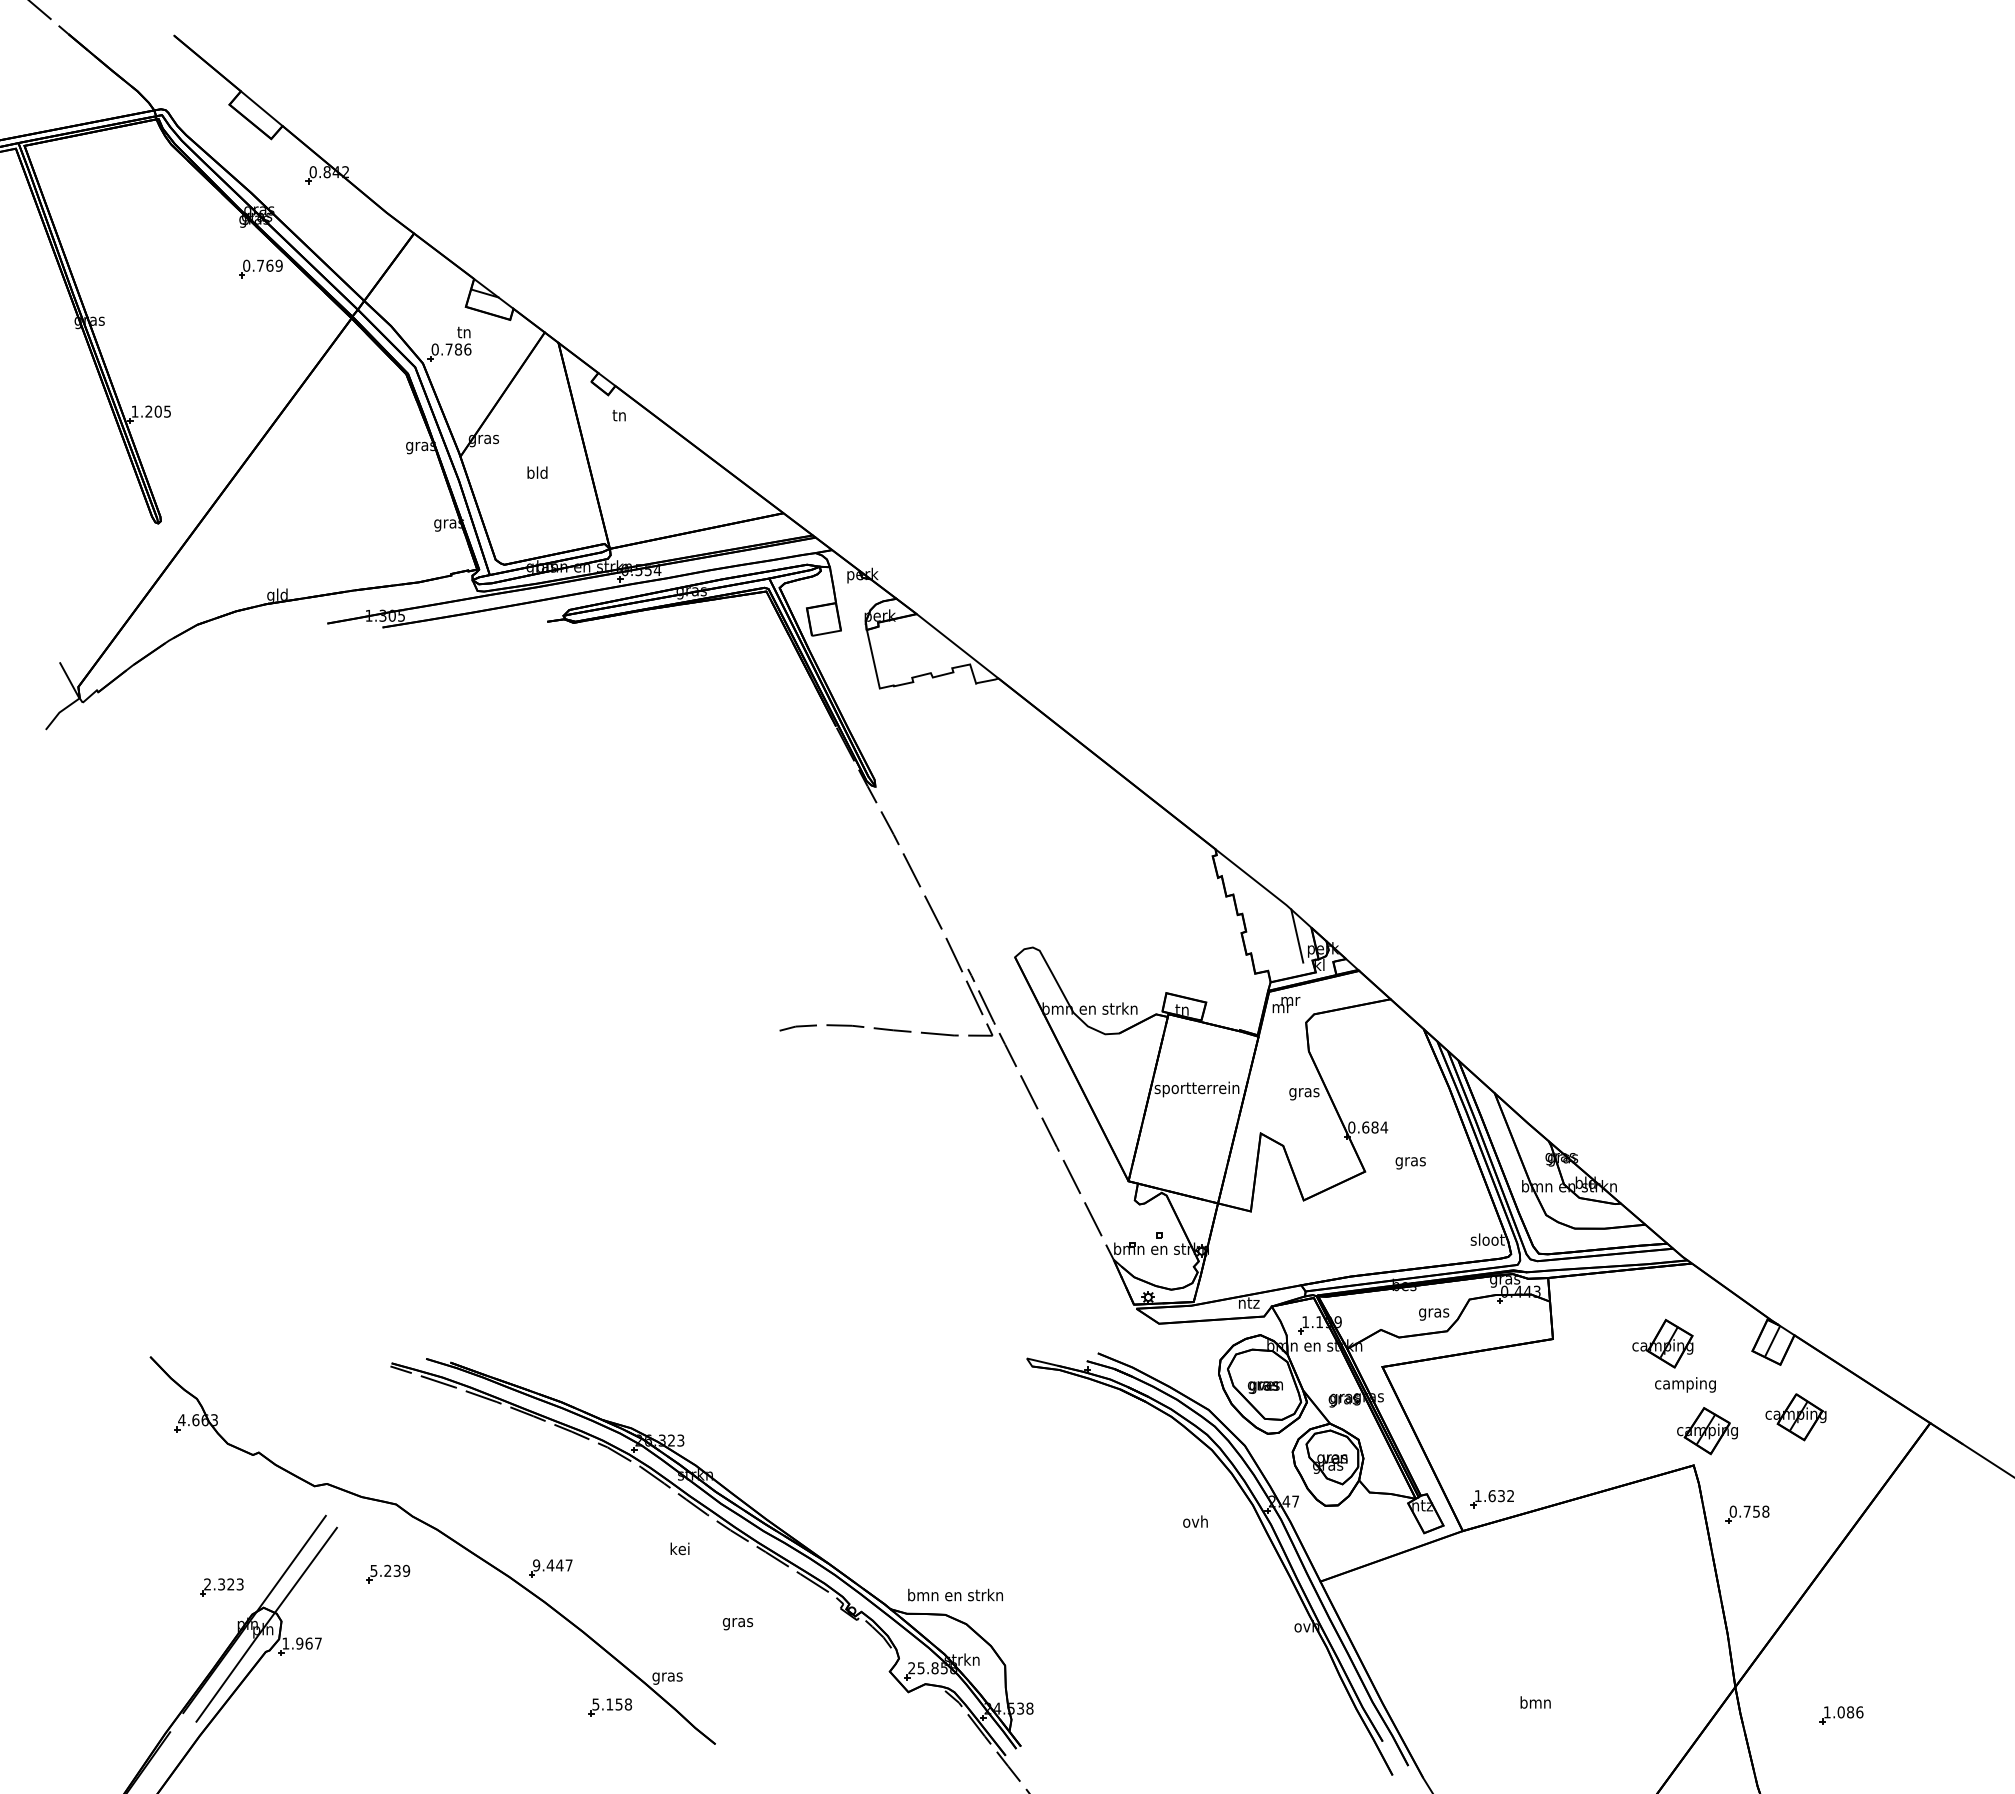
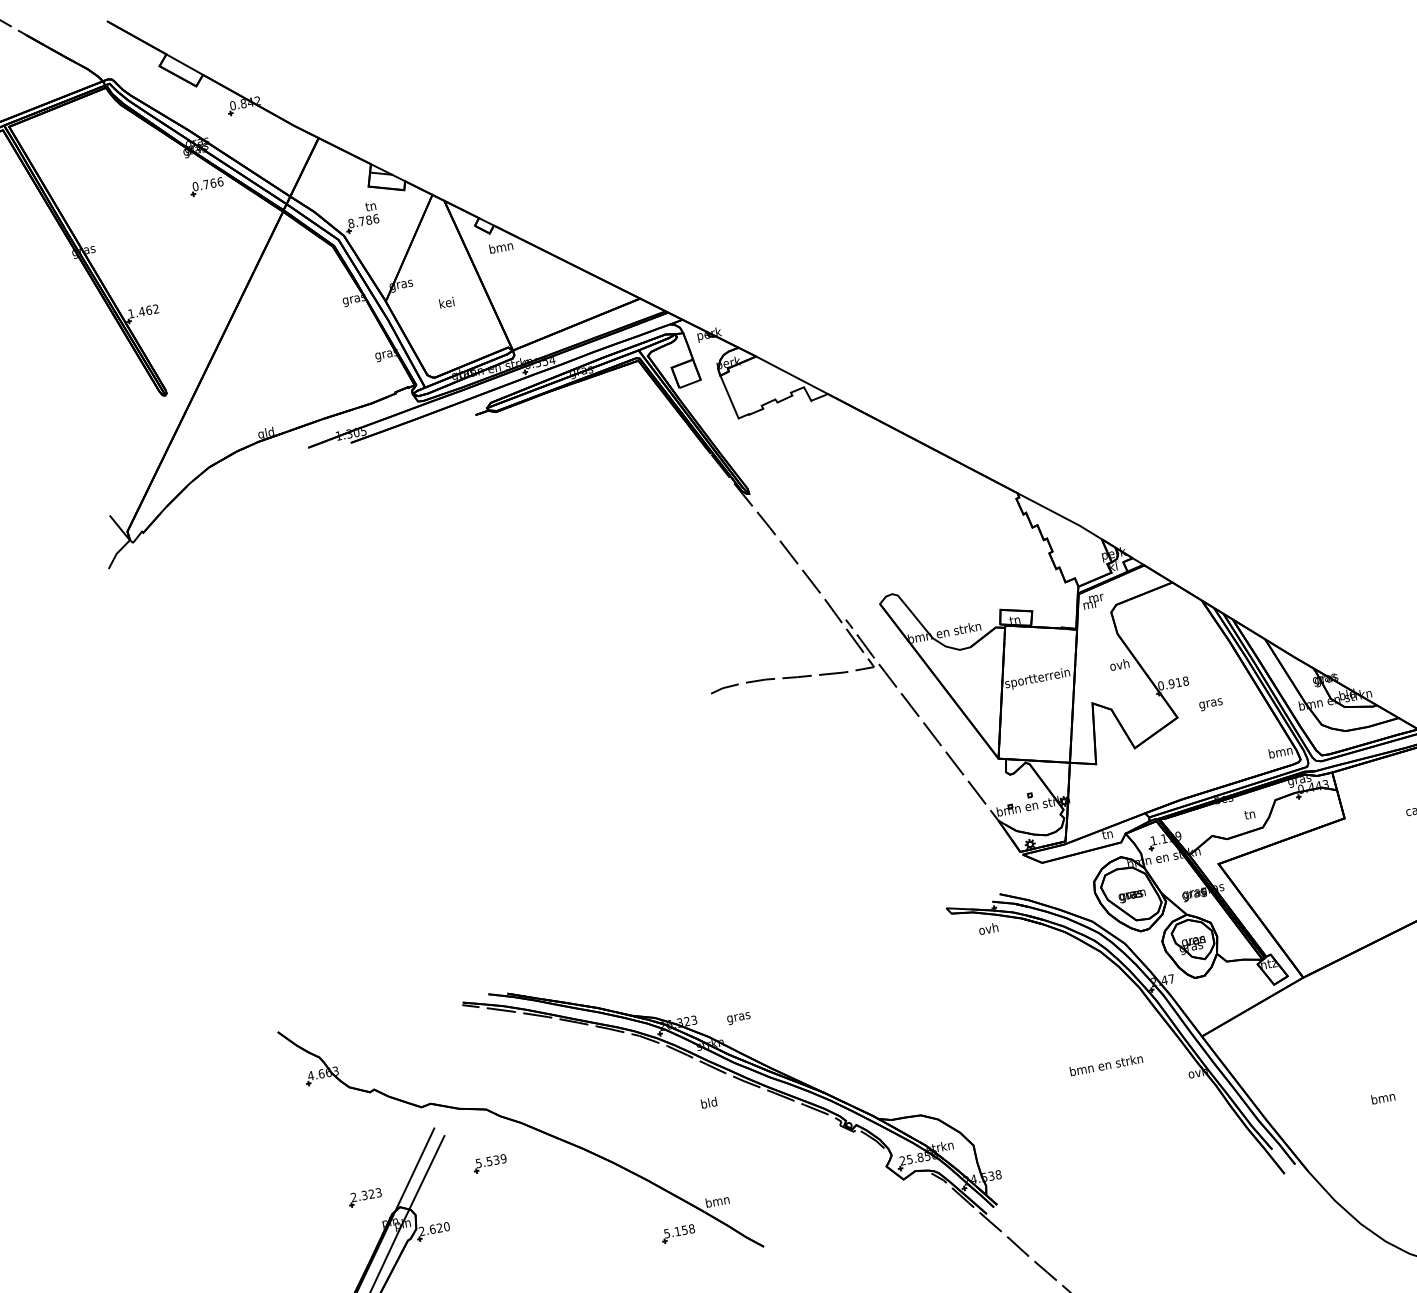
text: (278, 265) -> (219, 181), 0.769 -> 0.766
text: (434, 349) -> (350, 223), 0.786 -> 8.786
text: (157, 411) -> (148, 310), 1.205 -> 1.462
text: (619, 415) -> (501, 247), tn -> bmn
text: (537, 472) -> (446, 302), bld -> kei
line: (1297, 935) -> (1092, 547), removed
text: (1304, 1092) -> (1120, 665), gras -> ovh
text: (1375, 1127) -> (1179, 682), 0.684 -> 0.918
text: (1487, 1239) -> (1280, 751), sloot -> bmn
text: (1249, 1302) -> (1108, 833), ntz -> tn
text: (1434, 1313) -> (1250, 815), gras -> tn
part: (1491, 1499) -> (1320, 949), removed
text: (1195, 1521) -> (988, 928), moved
text: (679, 1548) -> (708, 1102), kei -> bld
part: (550, 1568) -> (613, 1136), removed
text: (387, 1570) -> (489, 1161), 5.239 -> 5.539
text: (955, 1594) -> (1106, 1064), moved
text: (737, 1624) -> (738, 1018), moved
text: (302, 1643) -> (434, 1228), 1.967 -> 2.620
text: (667, 1676) -> (717, 1201), gras -> bmn

